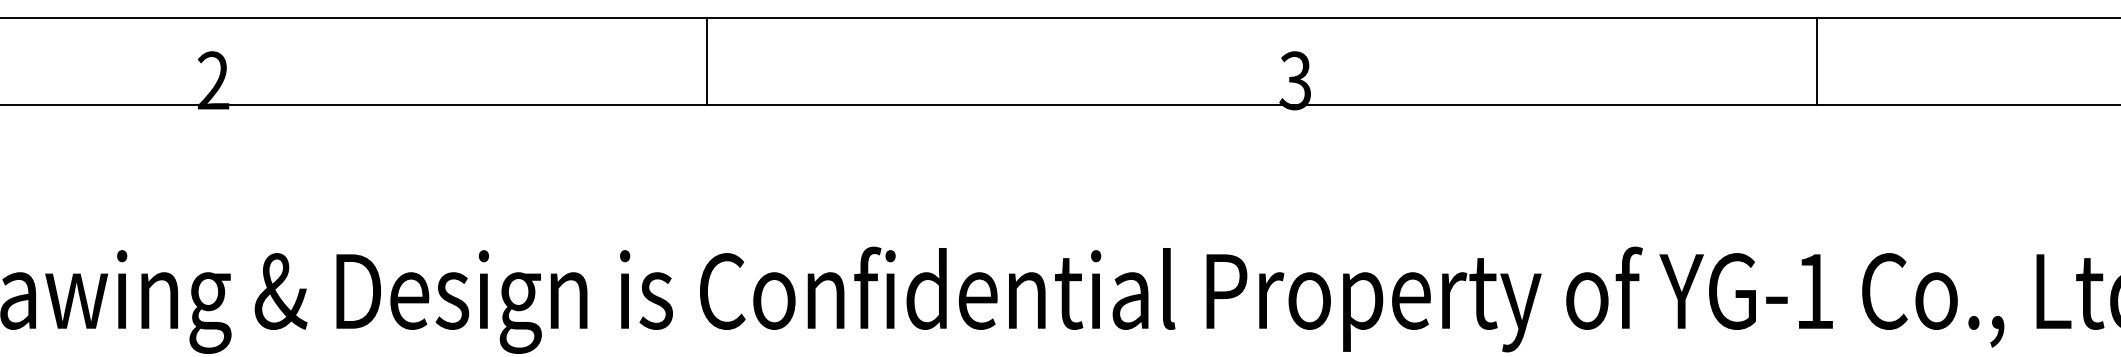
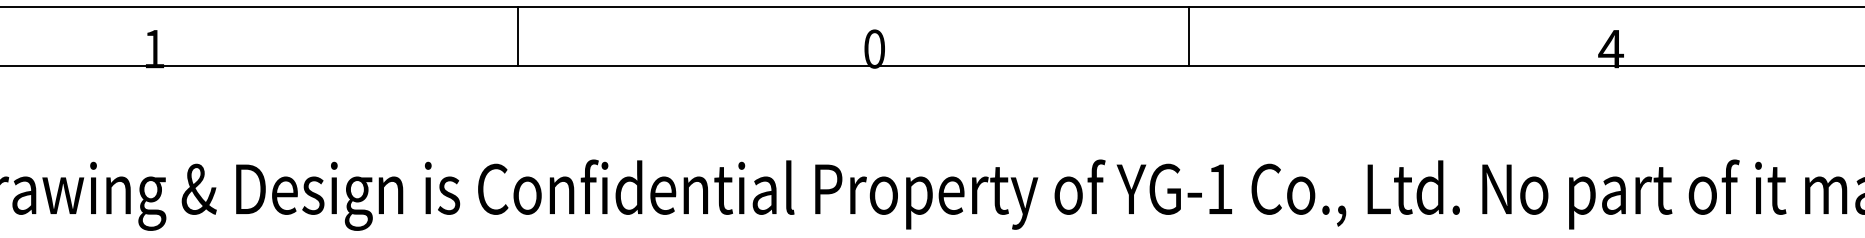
line: (706, 61) -> (518, 36), moved
line: (1816, 61) -> (1188, 36), moved
text: (213, 79) -> (154, 48), 2 -> 1
text: (1294, 79) -> (873, 48), 3 -> 0

